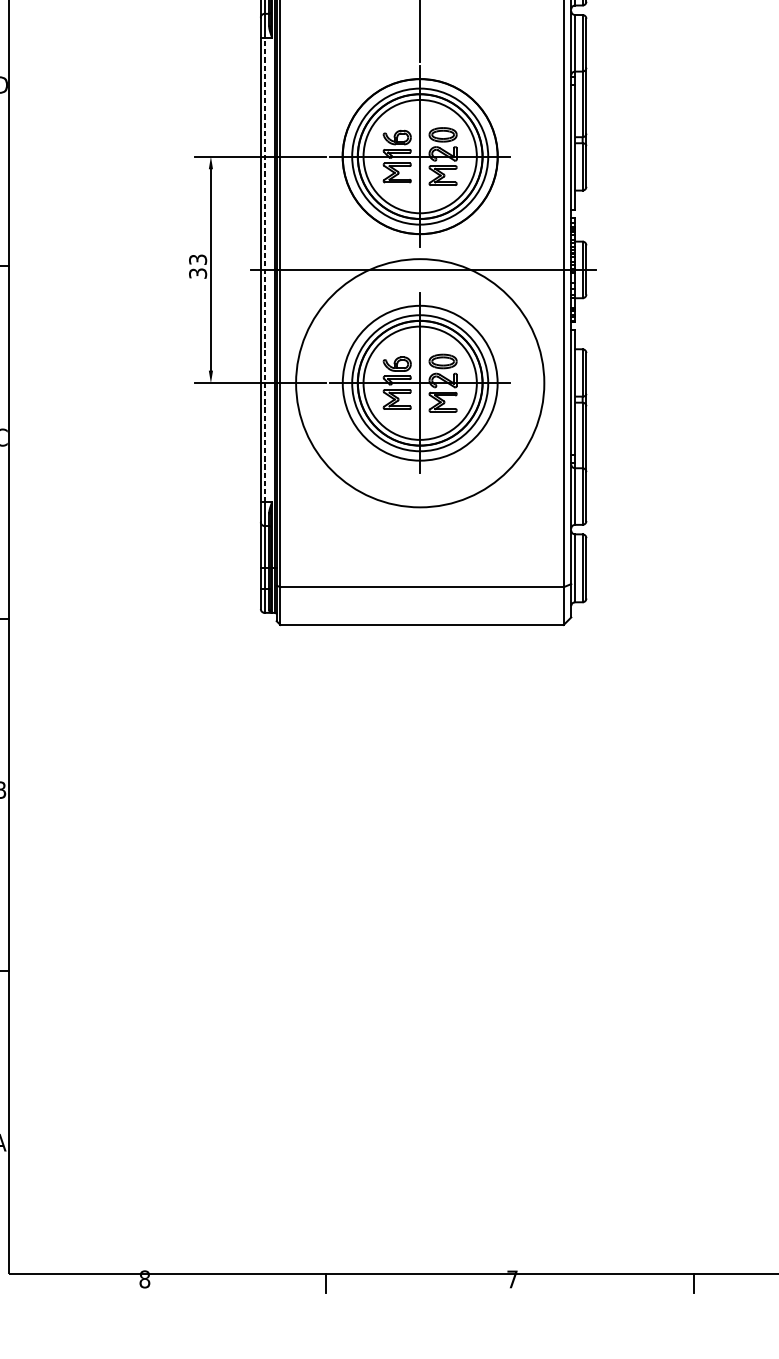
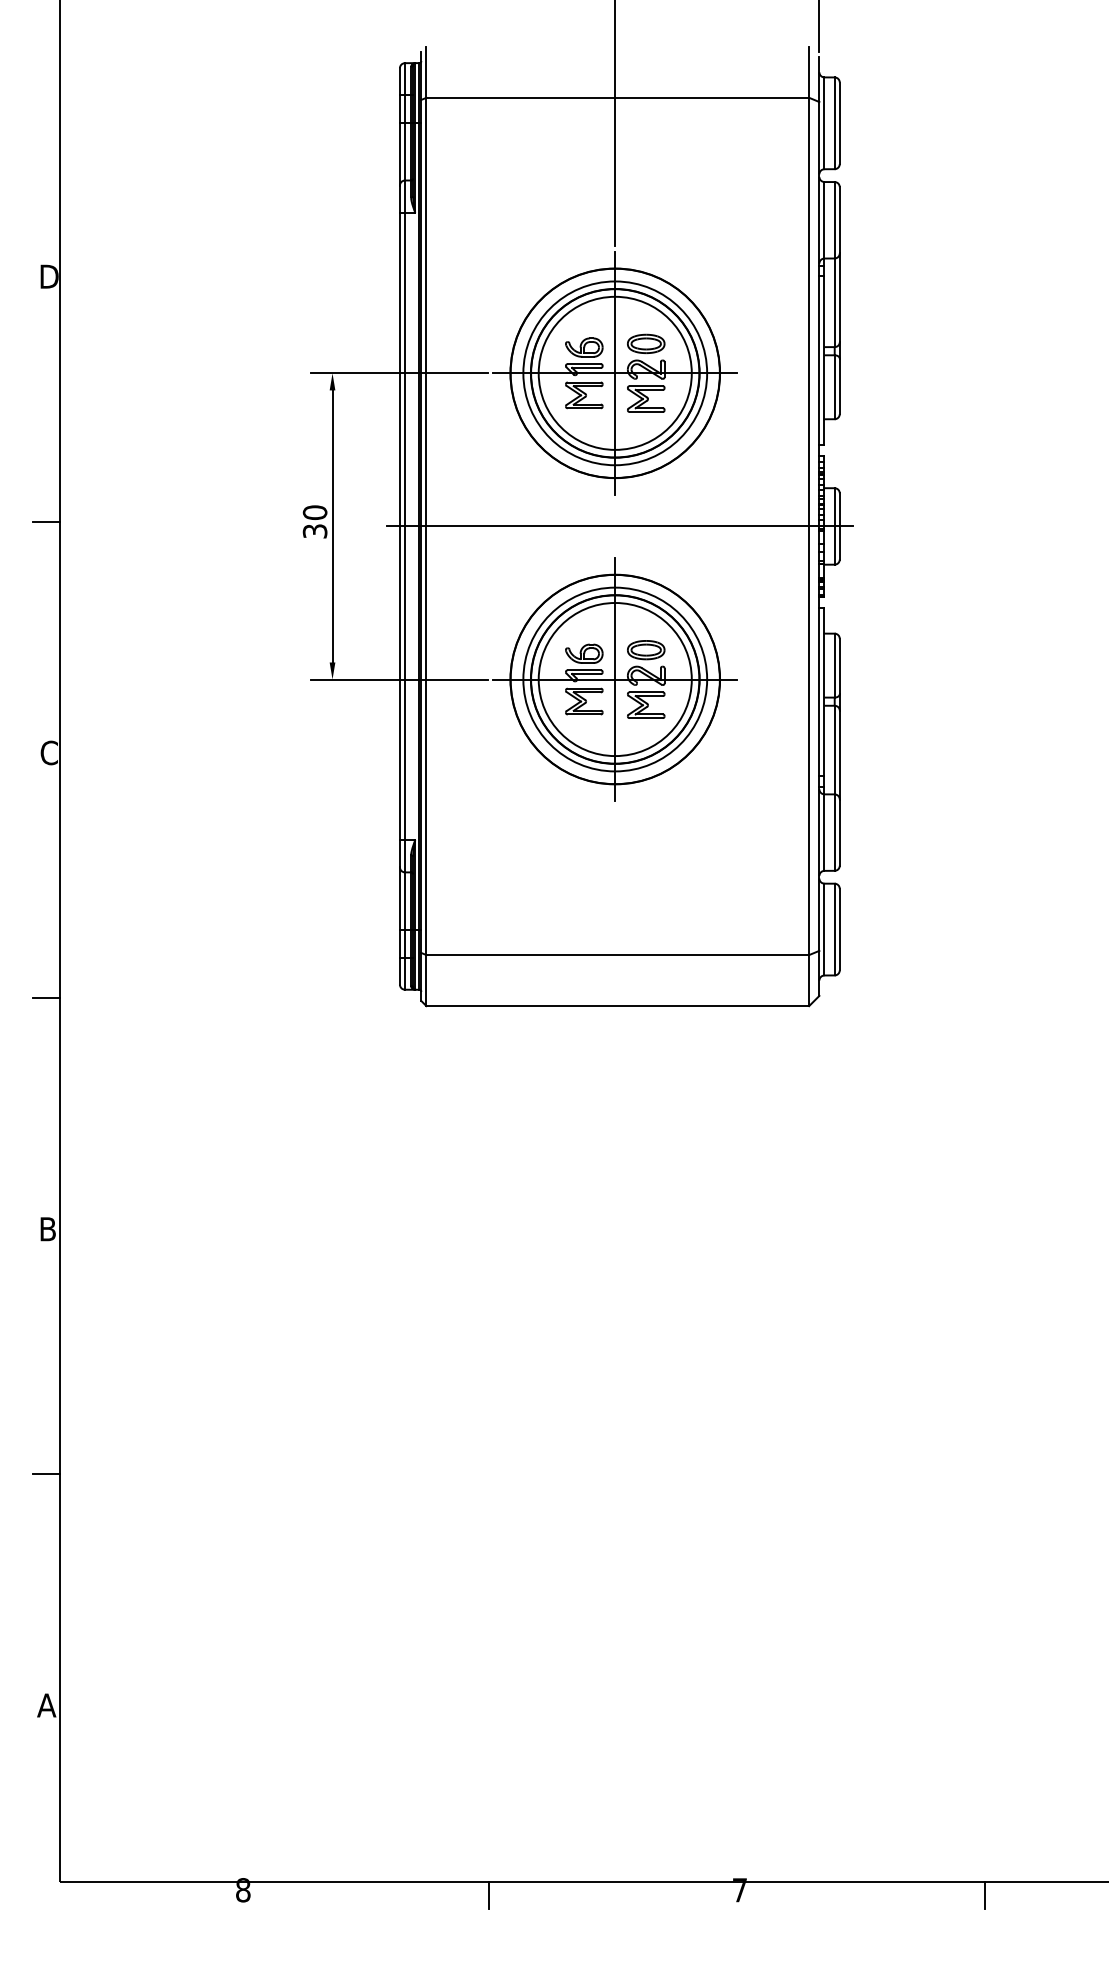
text: (197, 259) -> (314, 512), 33 -> 30
line: (264, 269) -> (405, 526), dashed -> solid
circle: (420, 383) -> (615, 679), size x0.62

